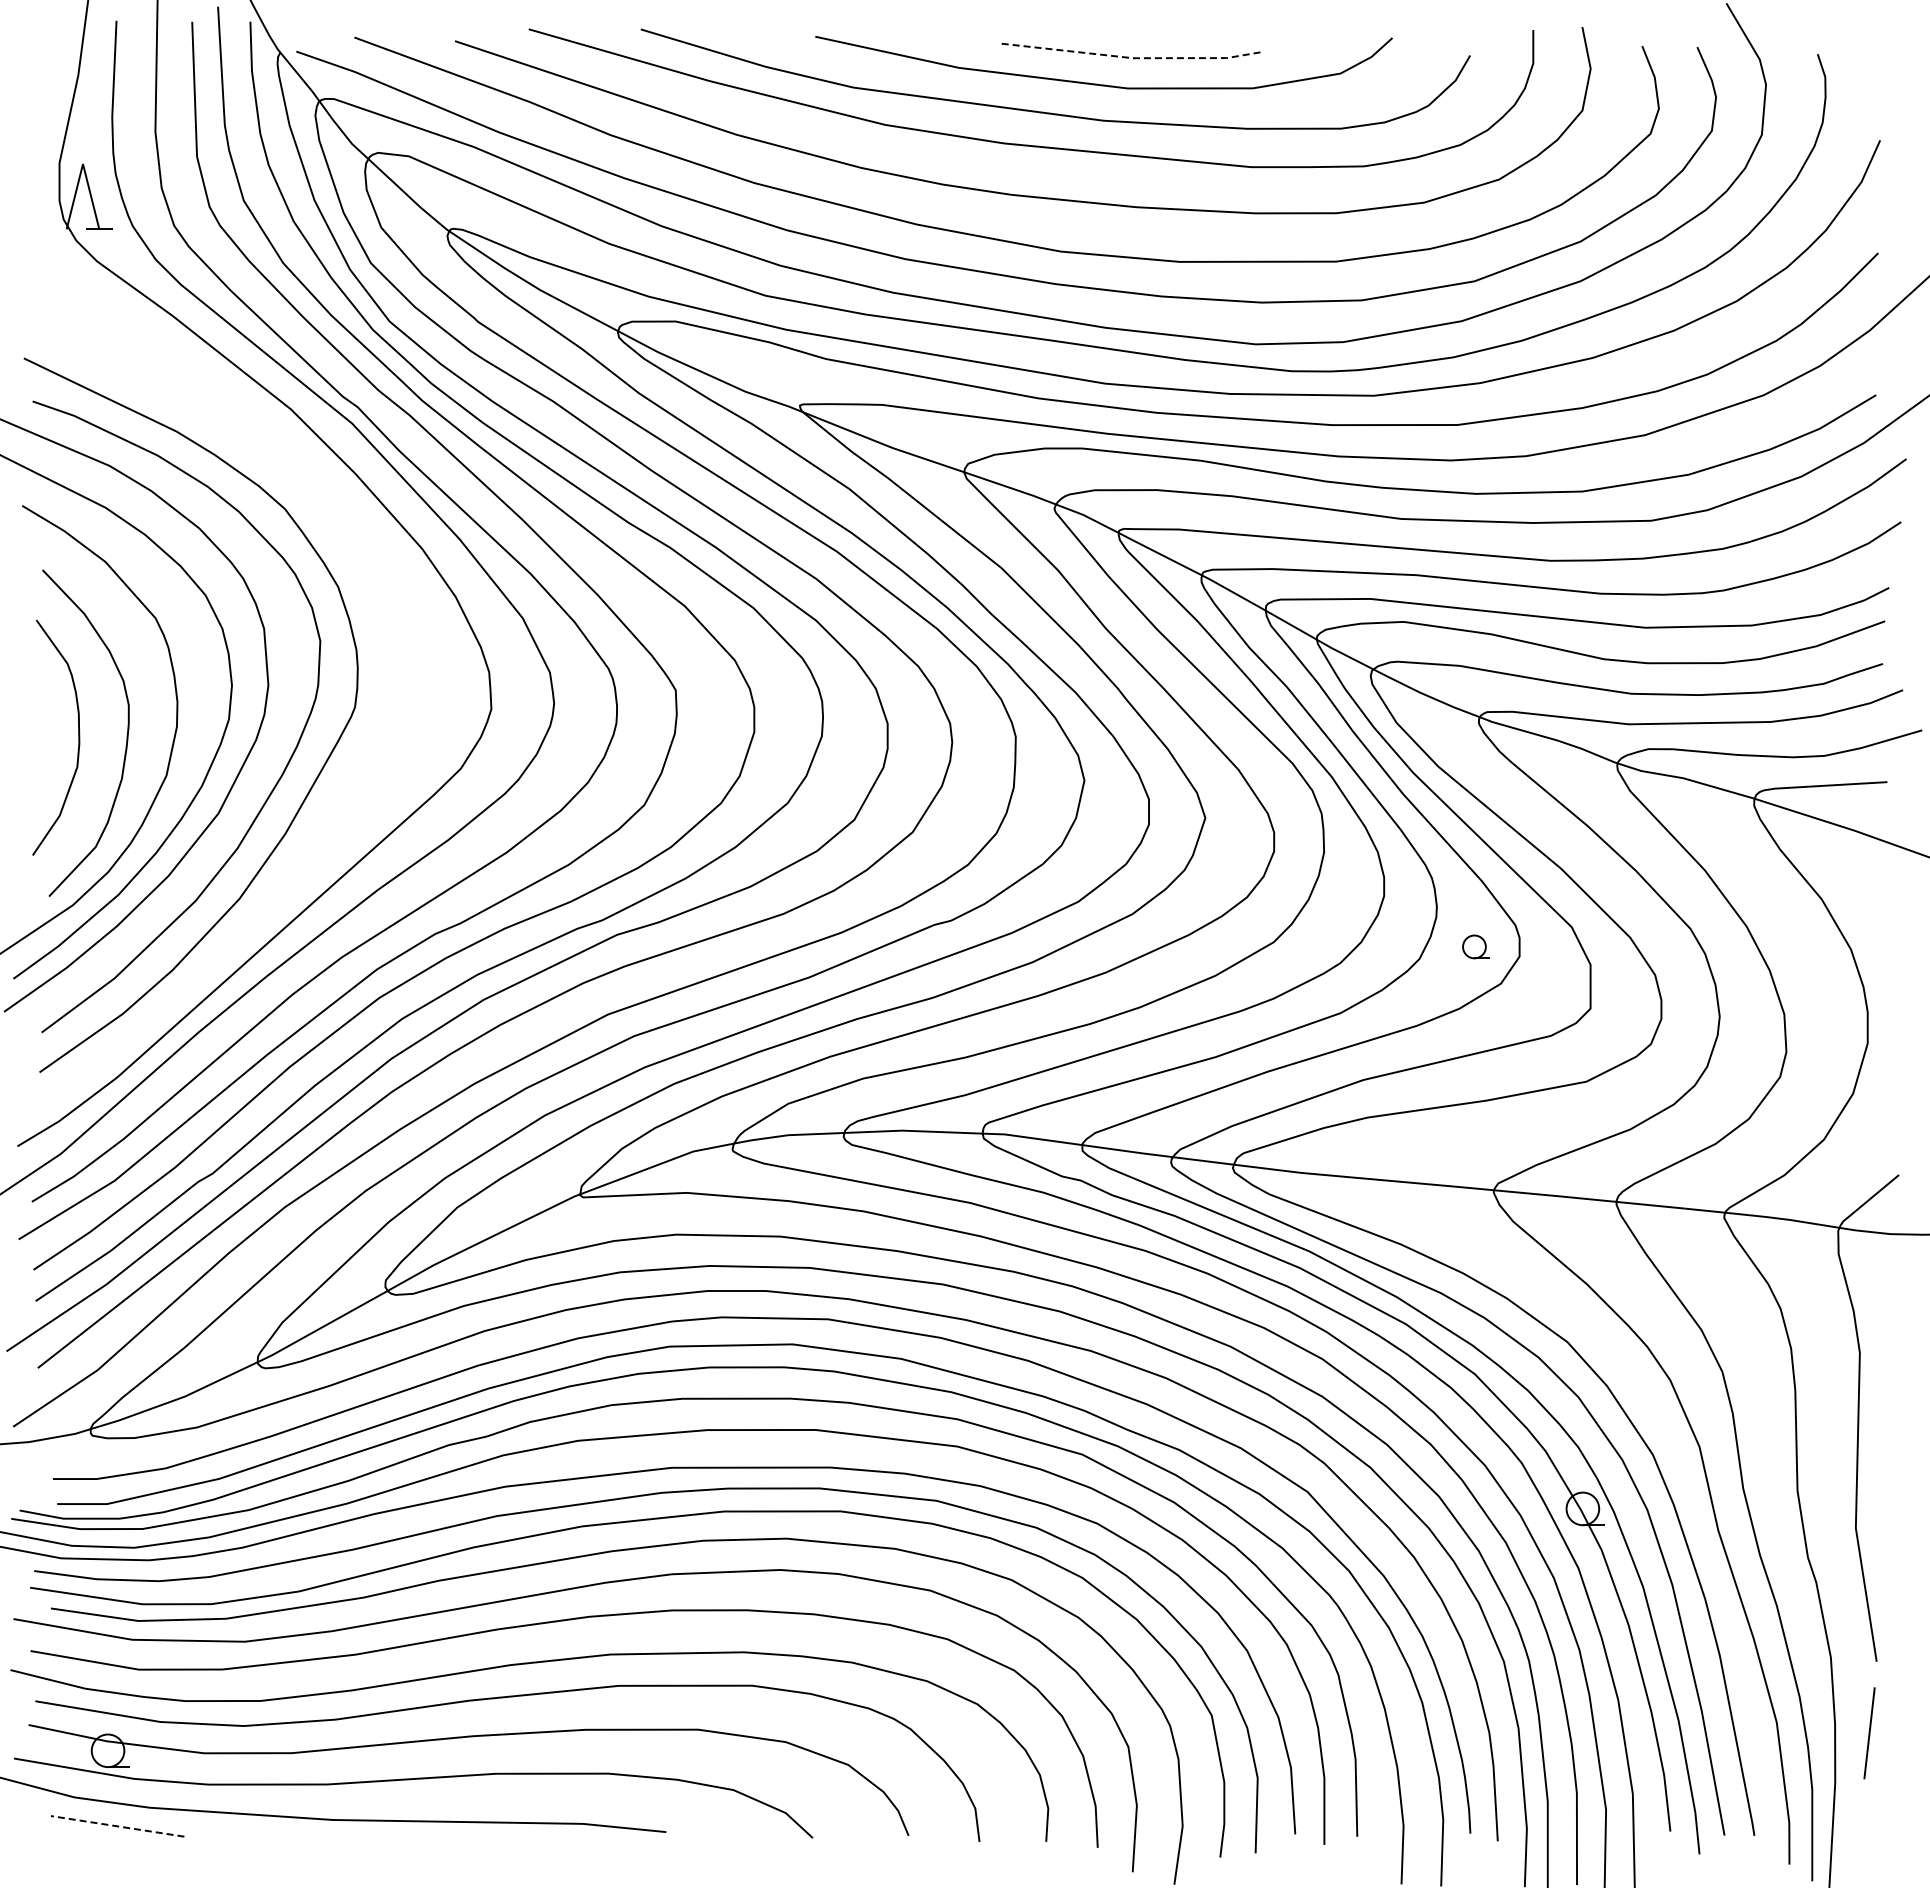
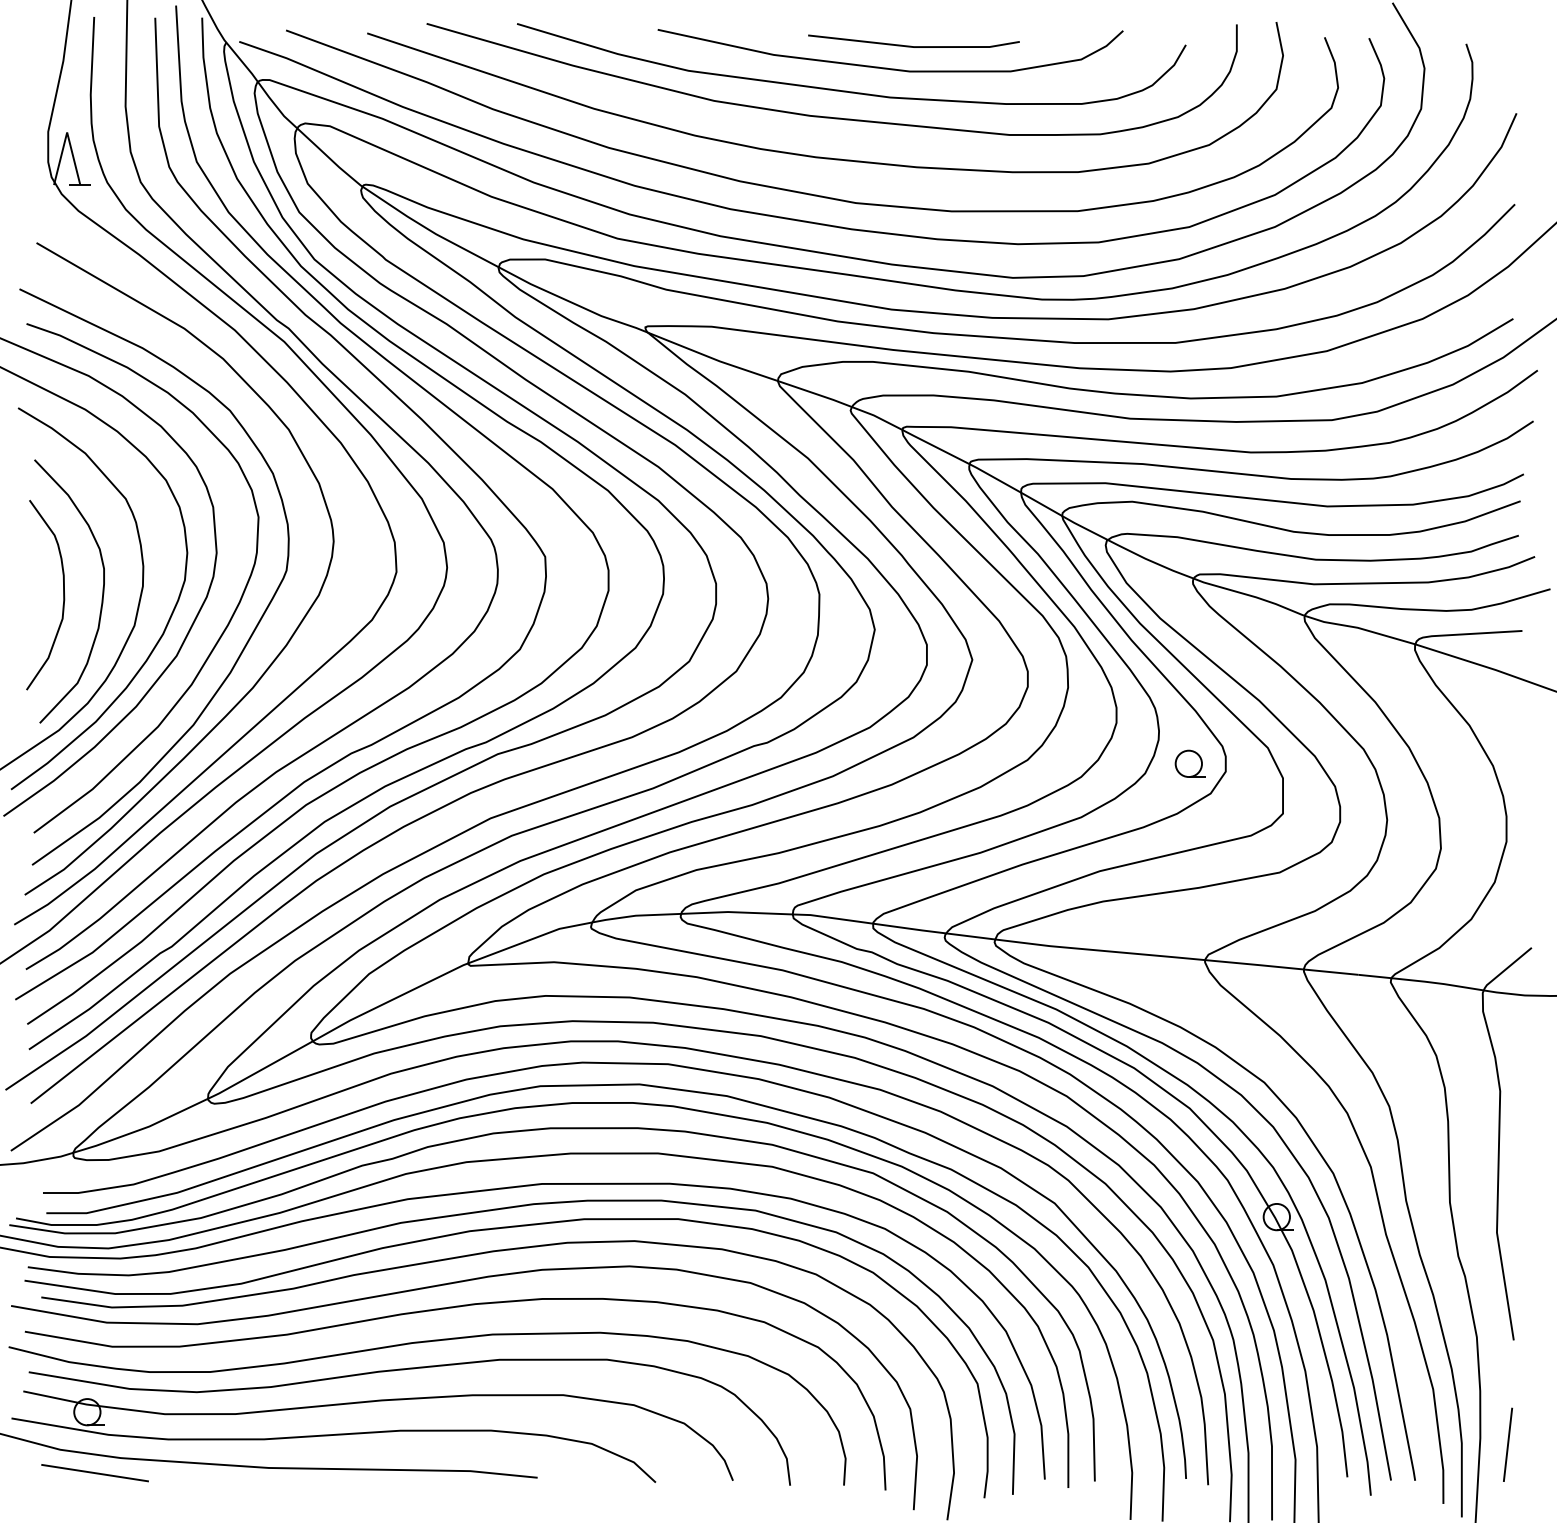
line: (1132, 58) -> (913, 47), dashed -> solid
curve: (357, 793) -> (288, 640), added
part: (1475, 946) -> (1190, 763), size x1.43
line: (1869, 1733) -> (1507, 1445), moved
line: (117, 1826) -> (94, 1473), dashed -> solid

